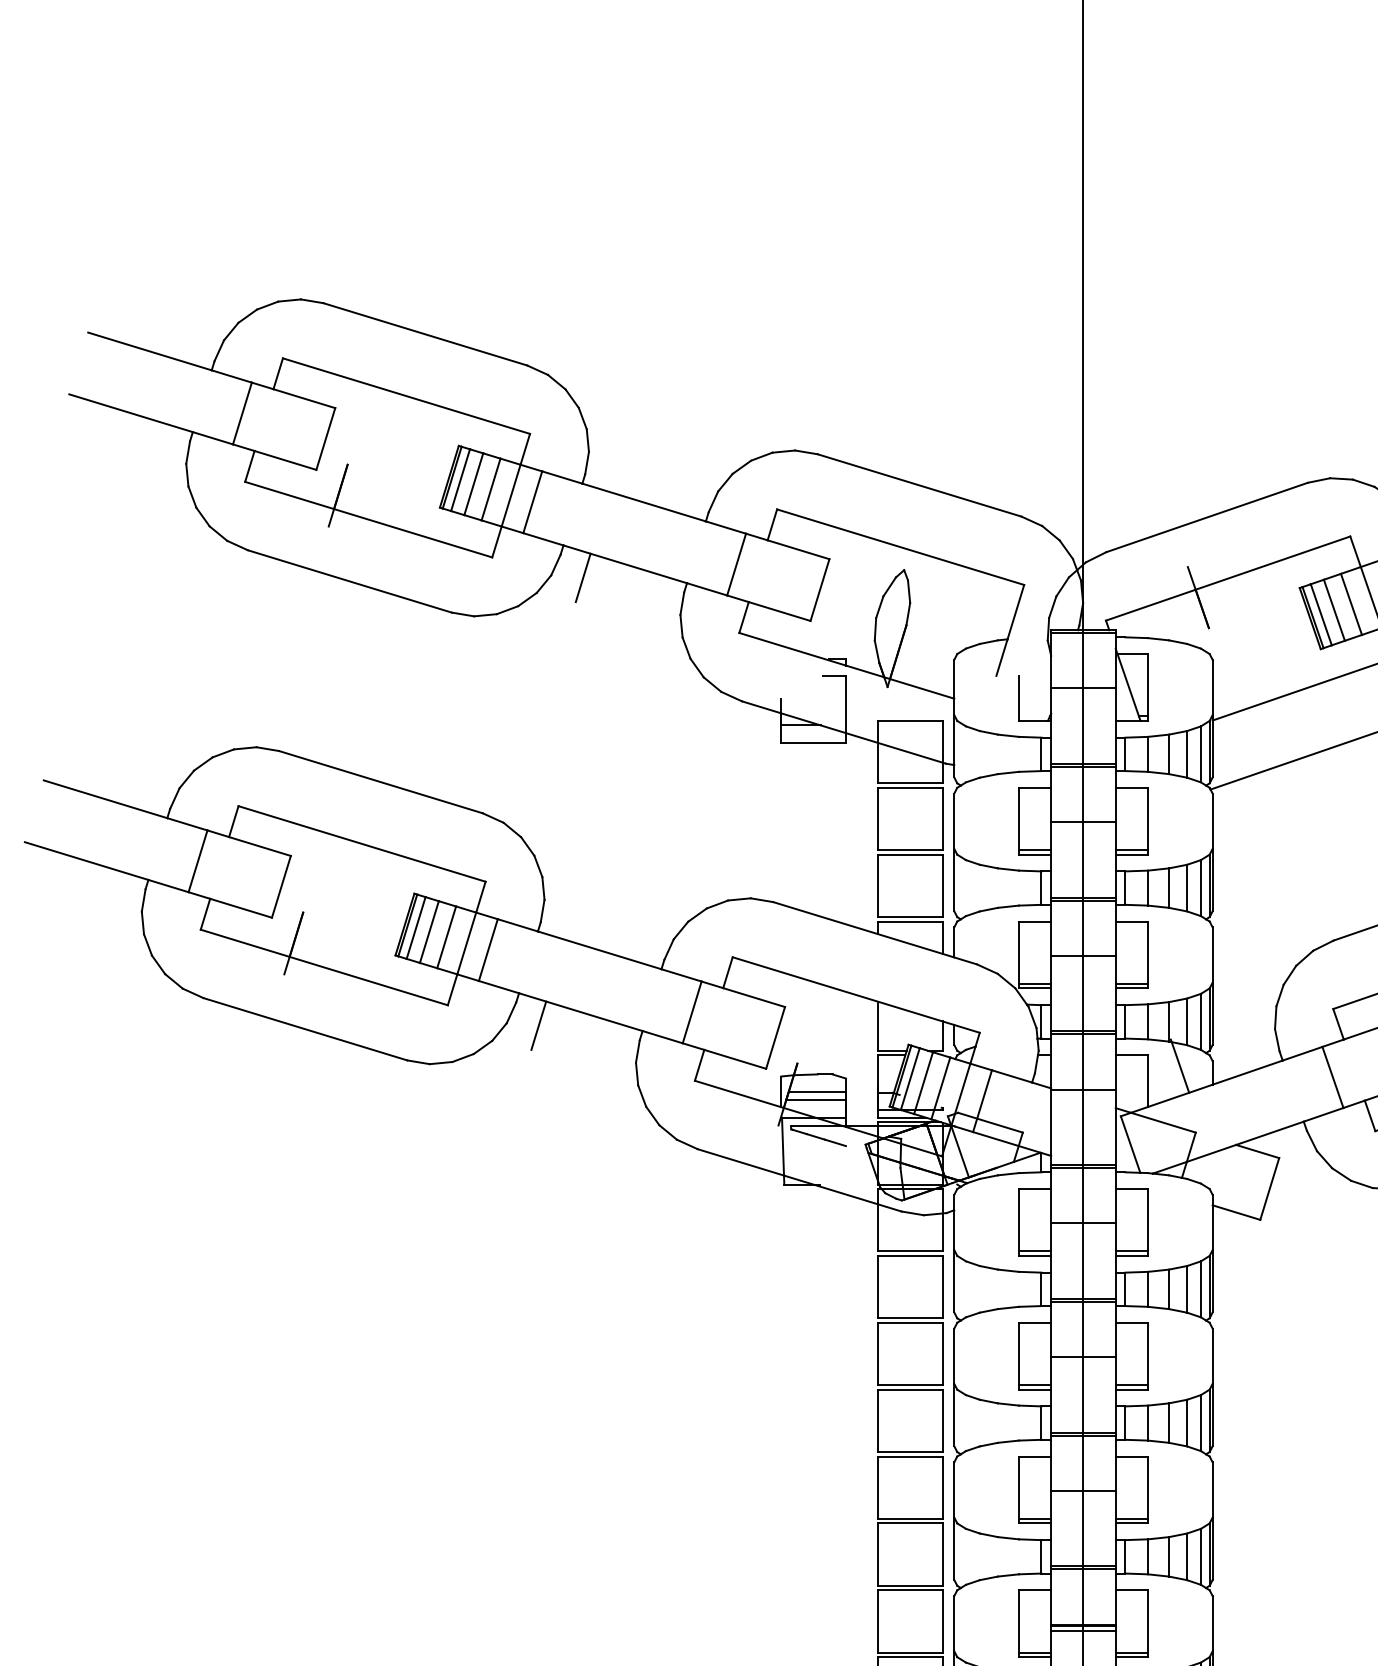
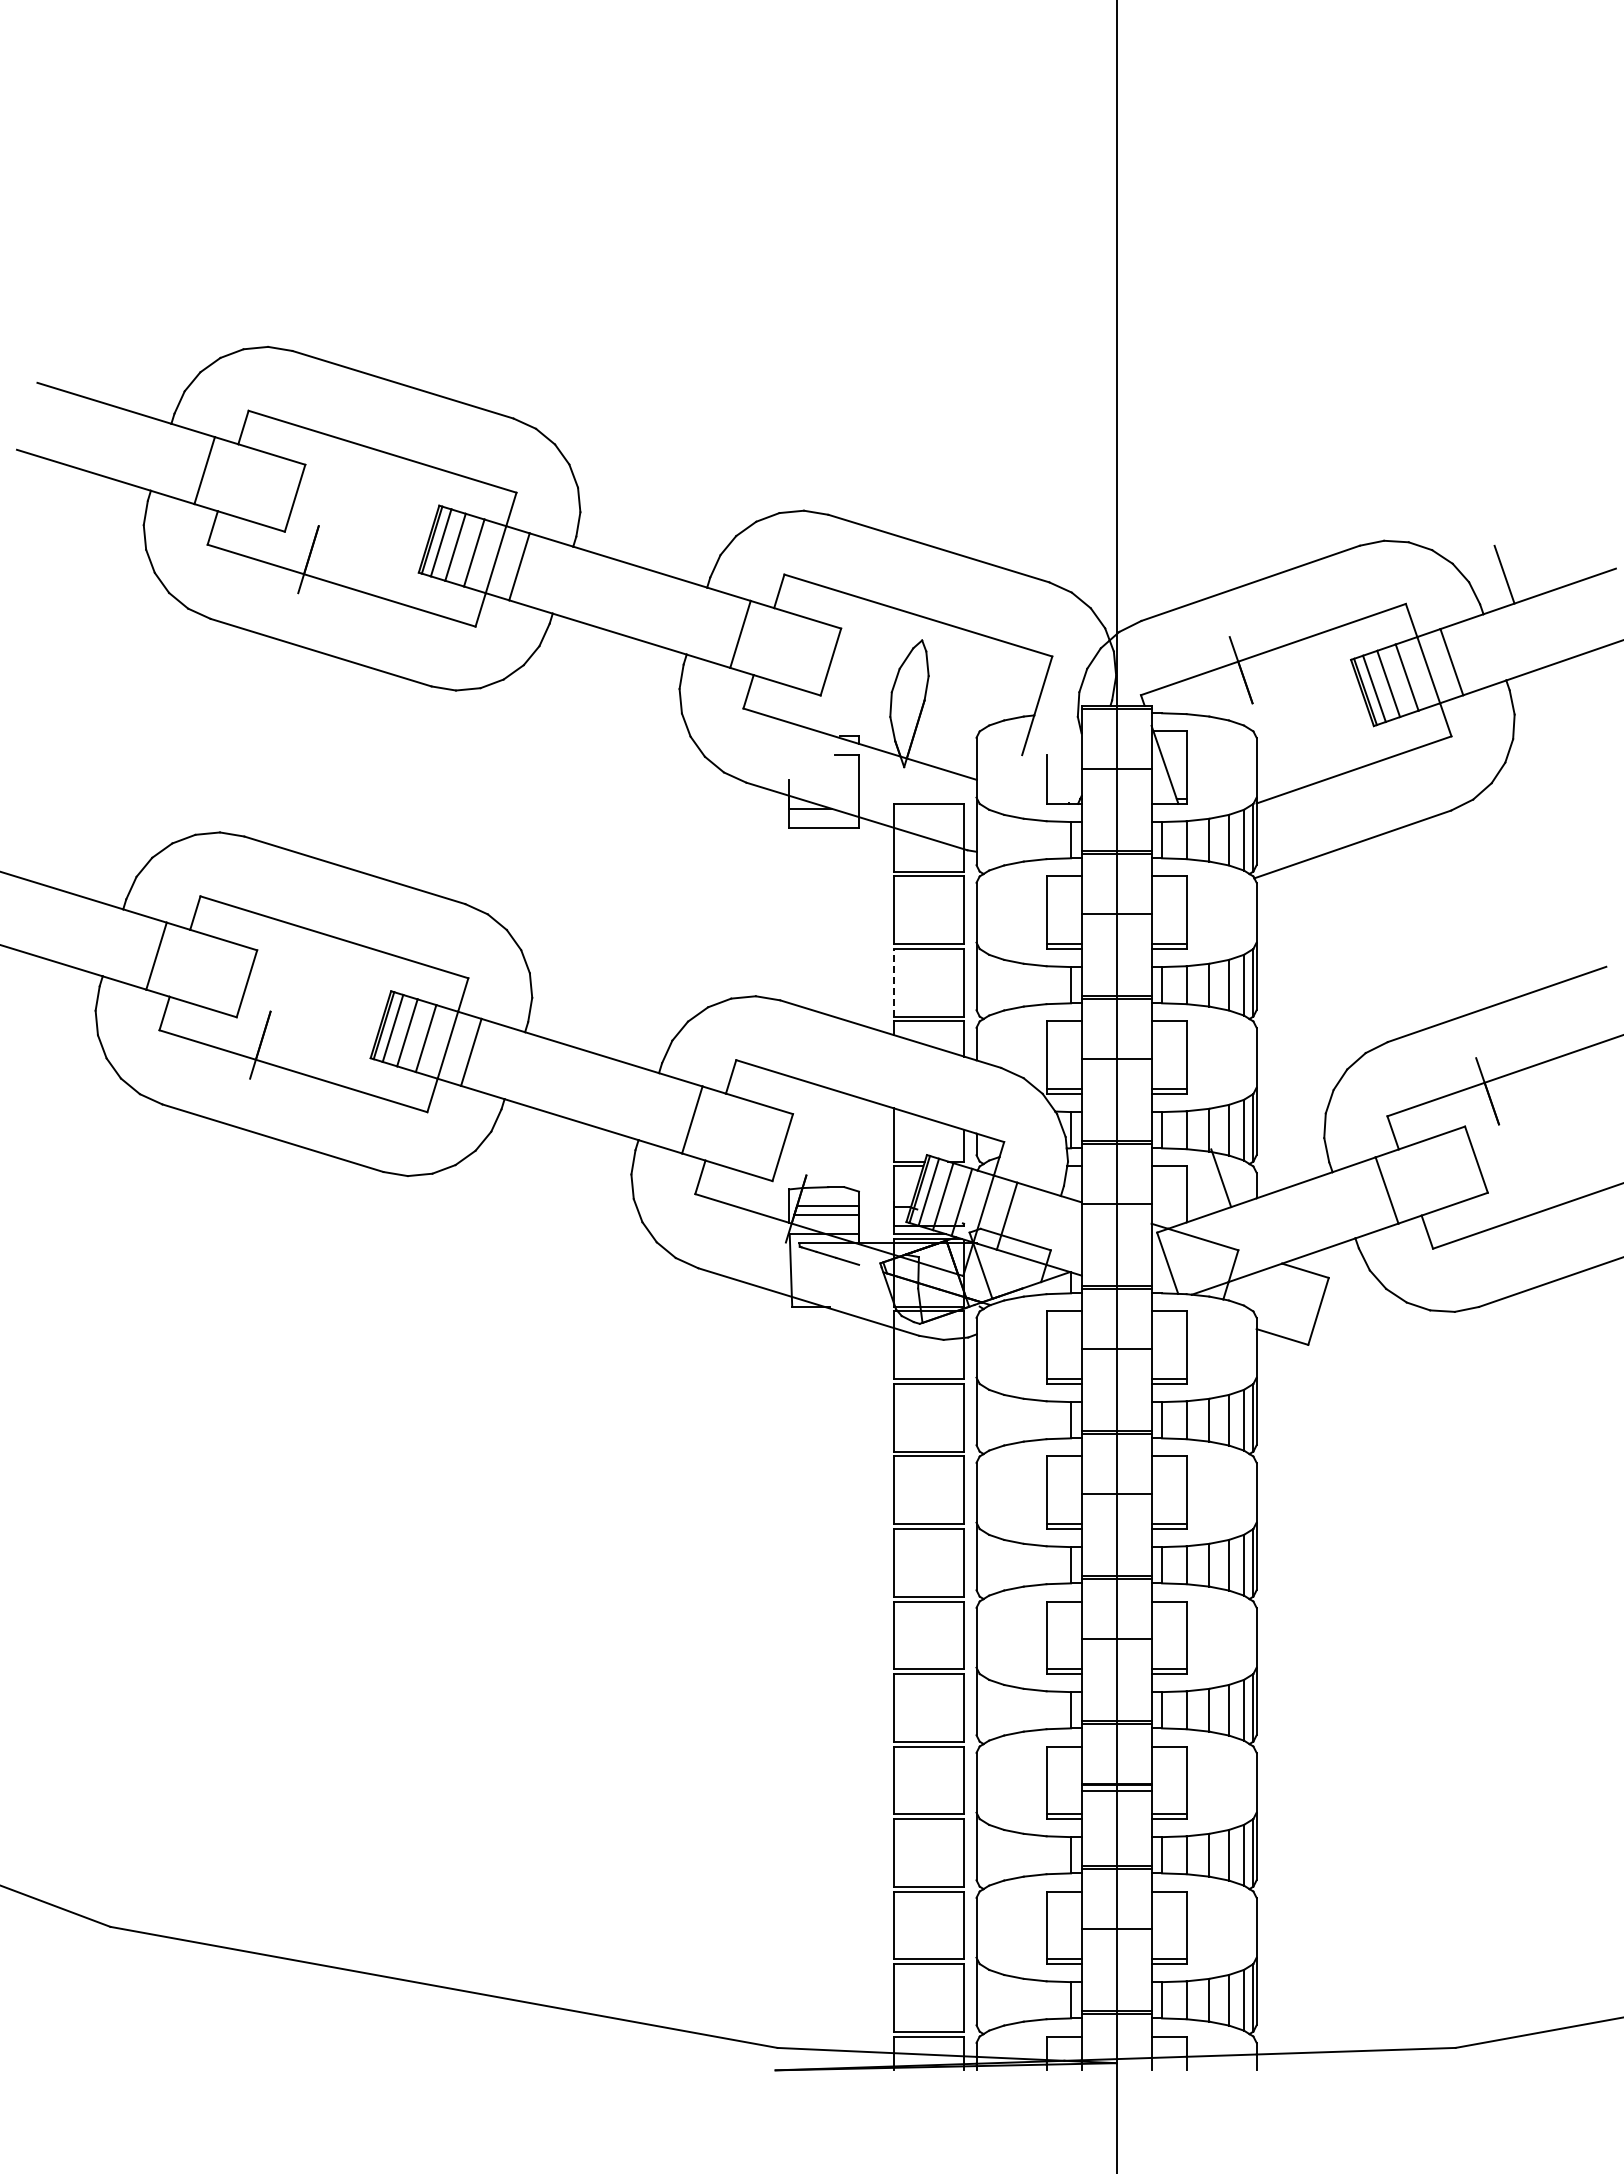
line: (583, 577) -> (574, 648), removed
line: (878, 885) -> (894, 982), solid -> dashed
line: (539, 1025) -> (526, 1134), removed

